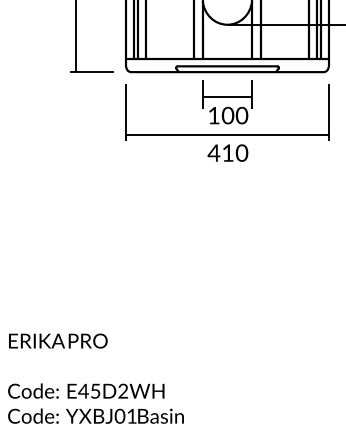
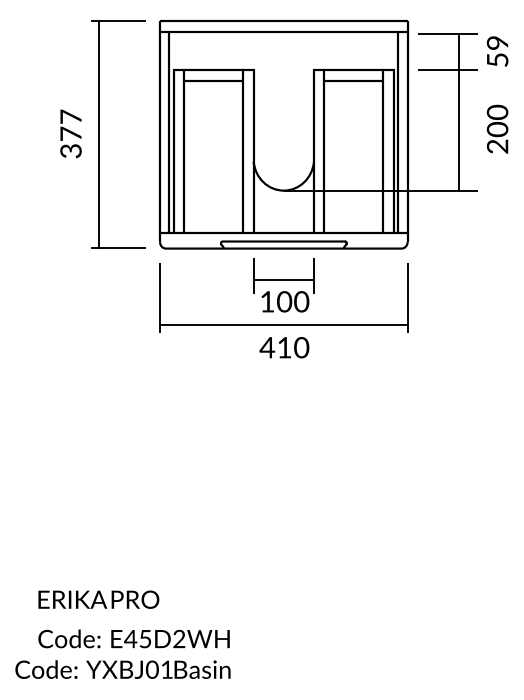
text: (58, 340) -> (98, 599), moved
text: (85, 390) -> (133, 638), moved

